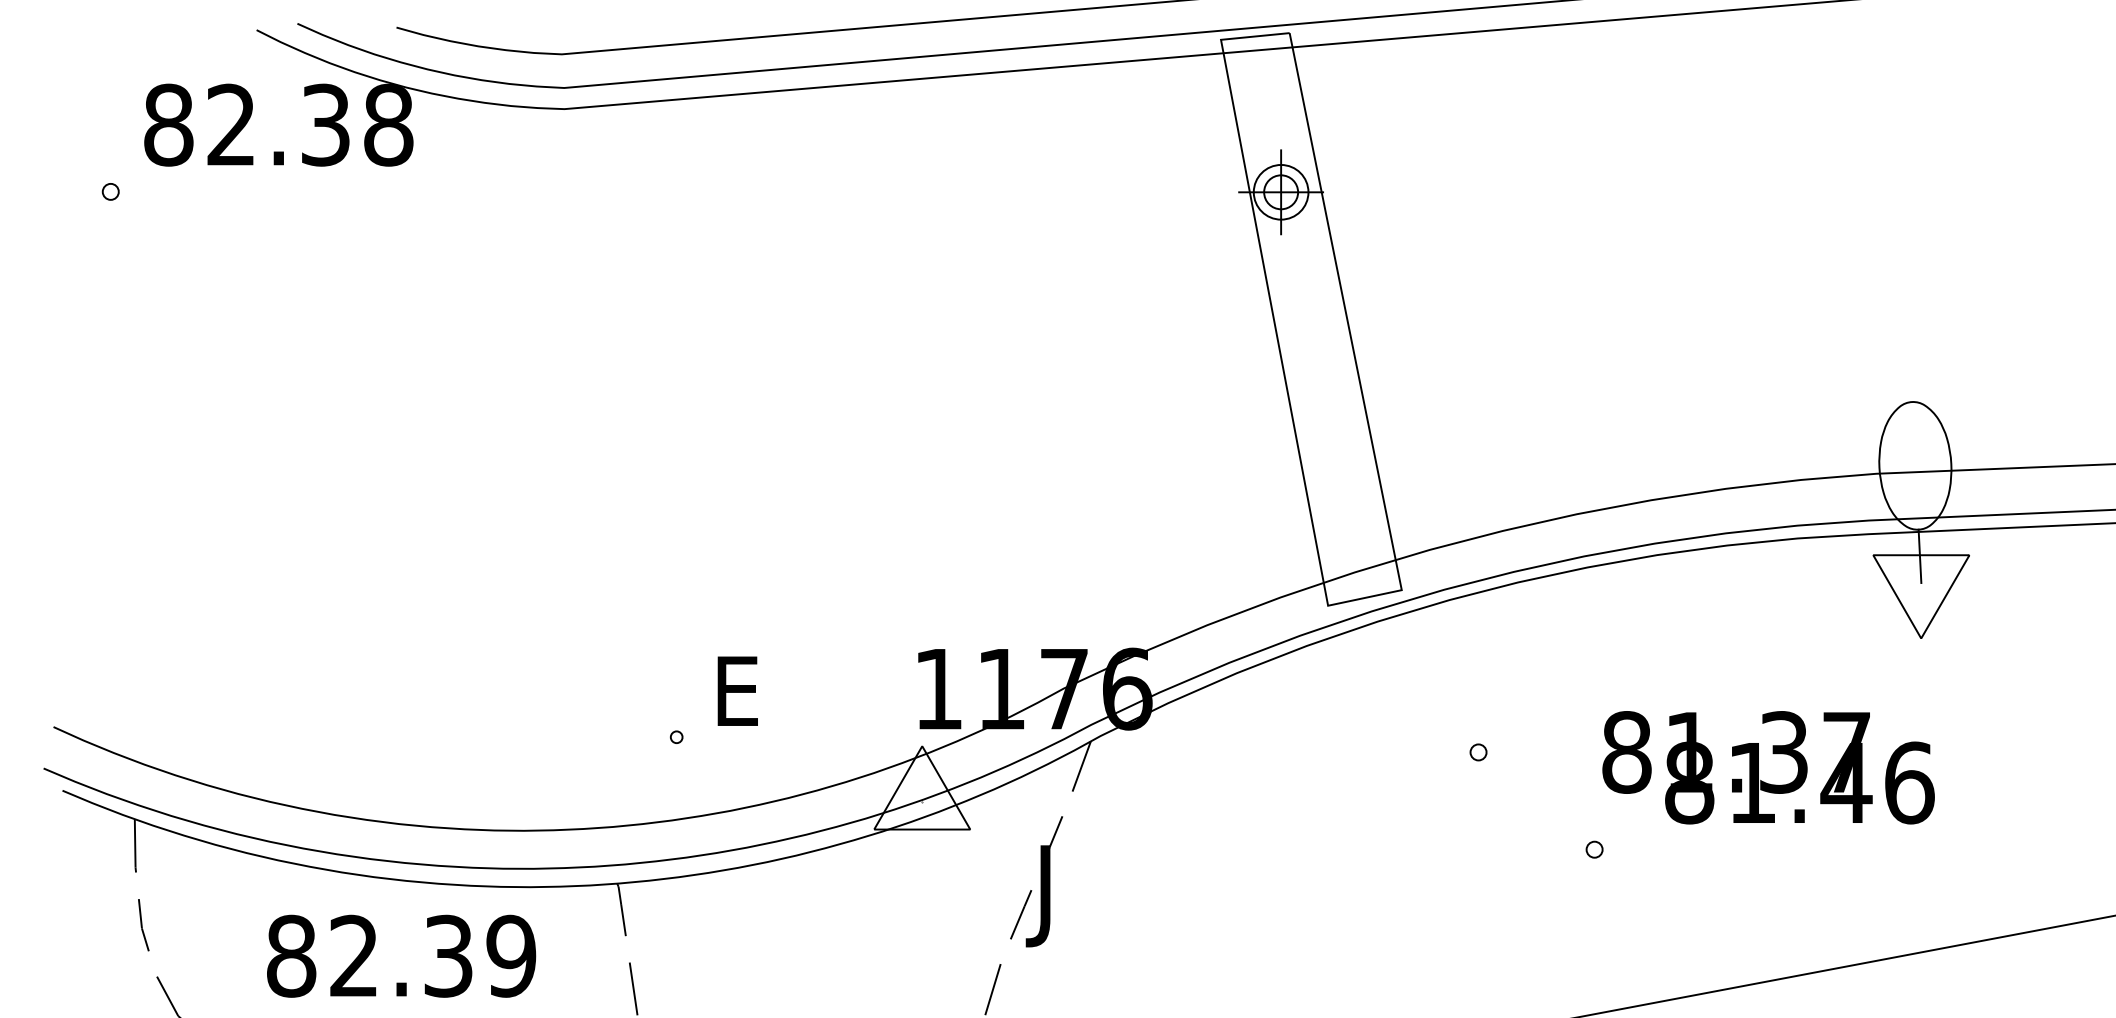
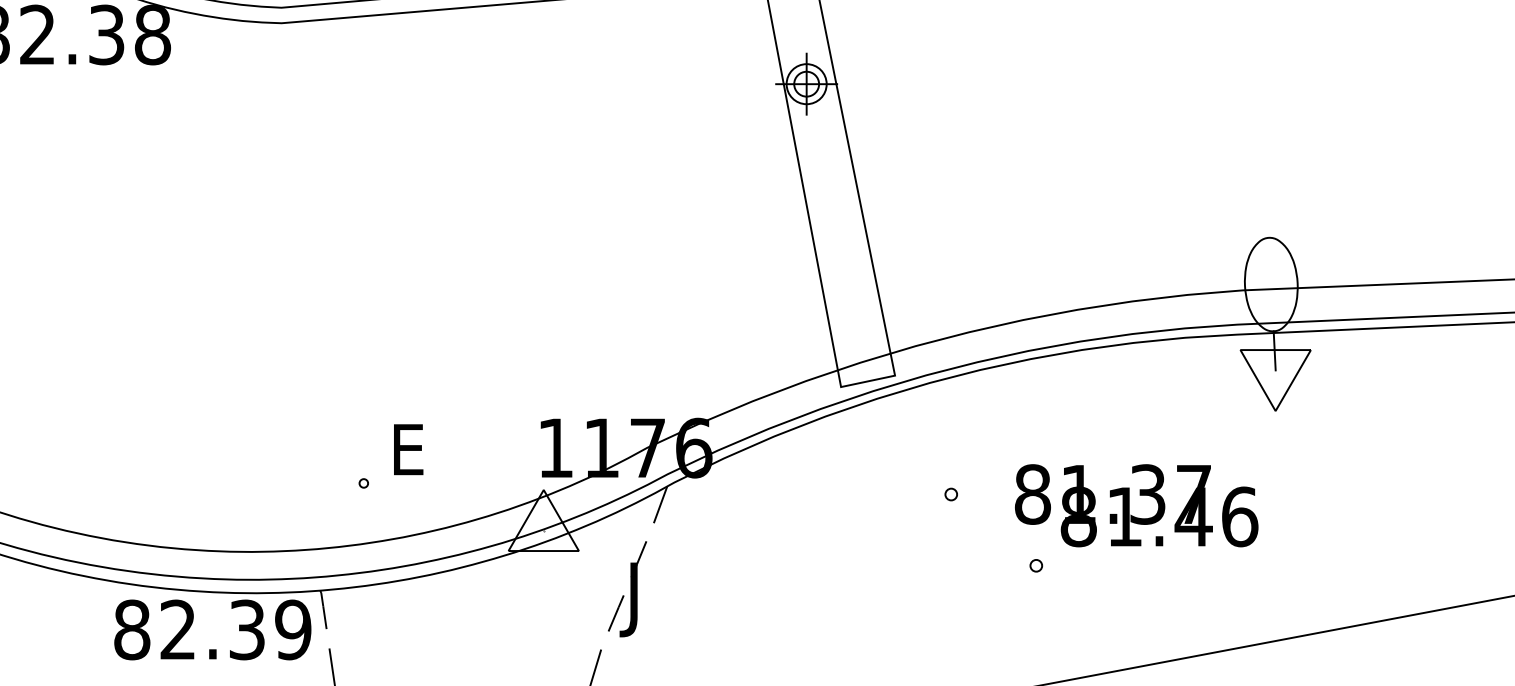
text: (1768, 767) -> (1136, 505), moved
text: (401, 955) -> (212, 629), moved

